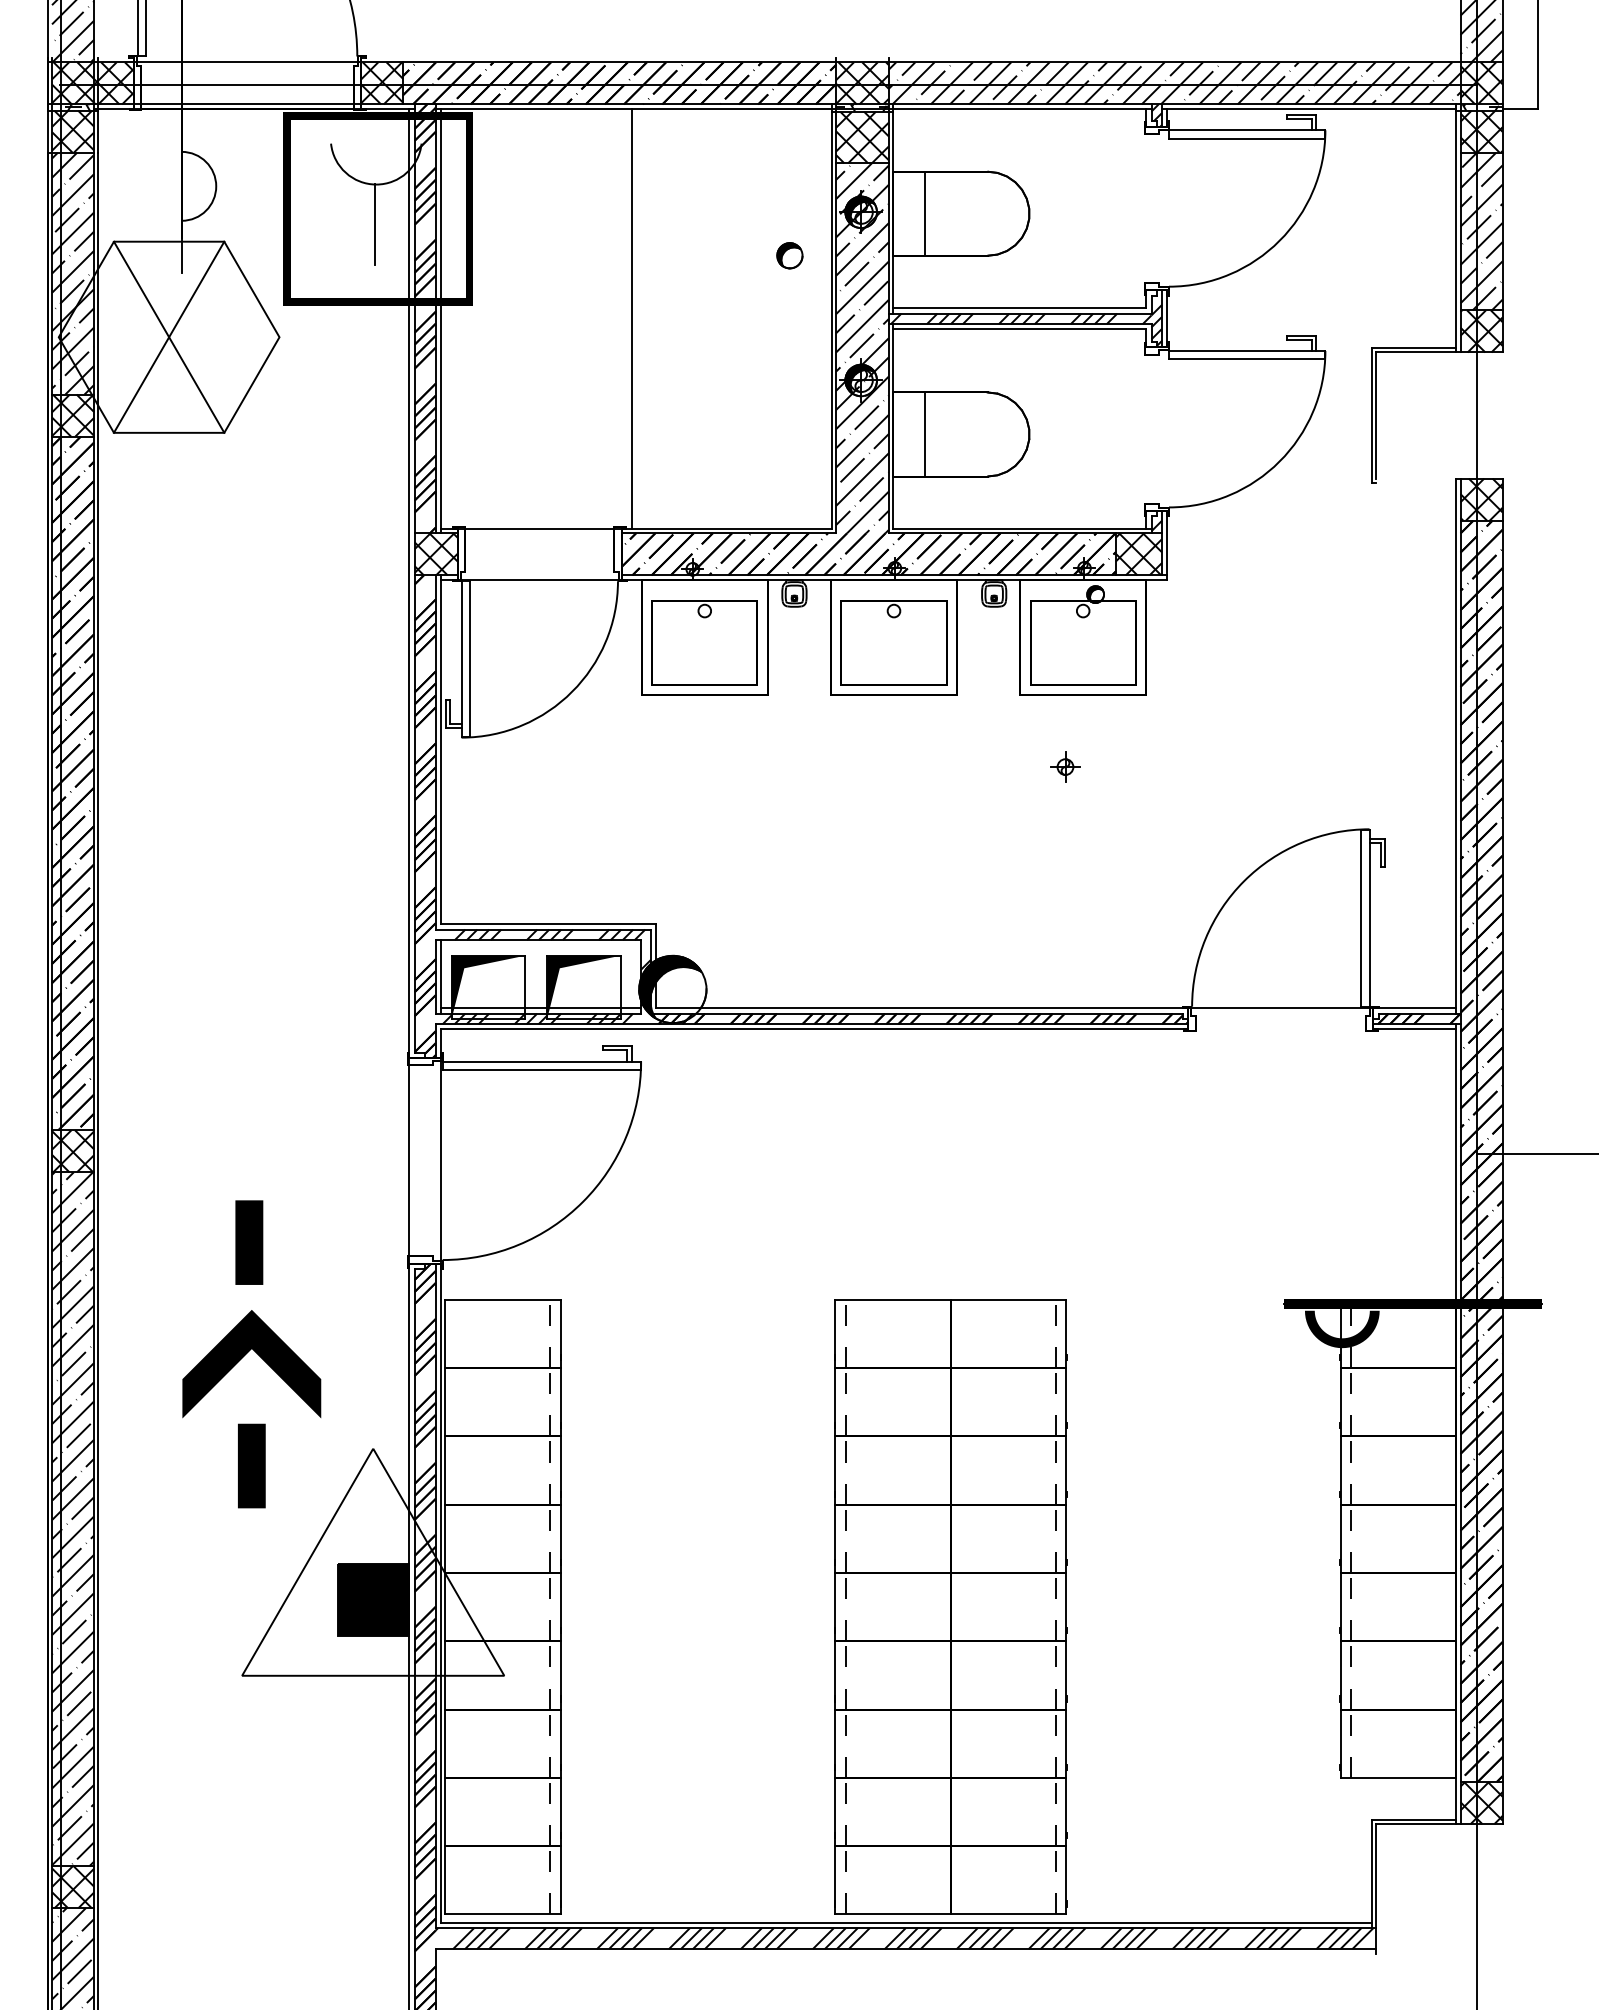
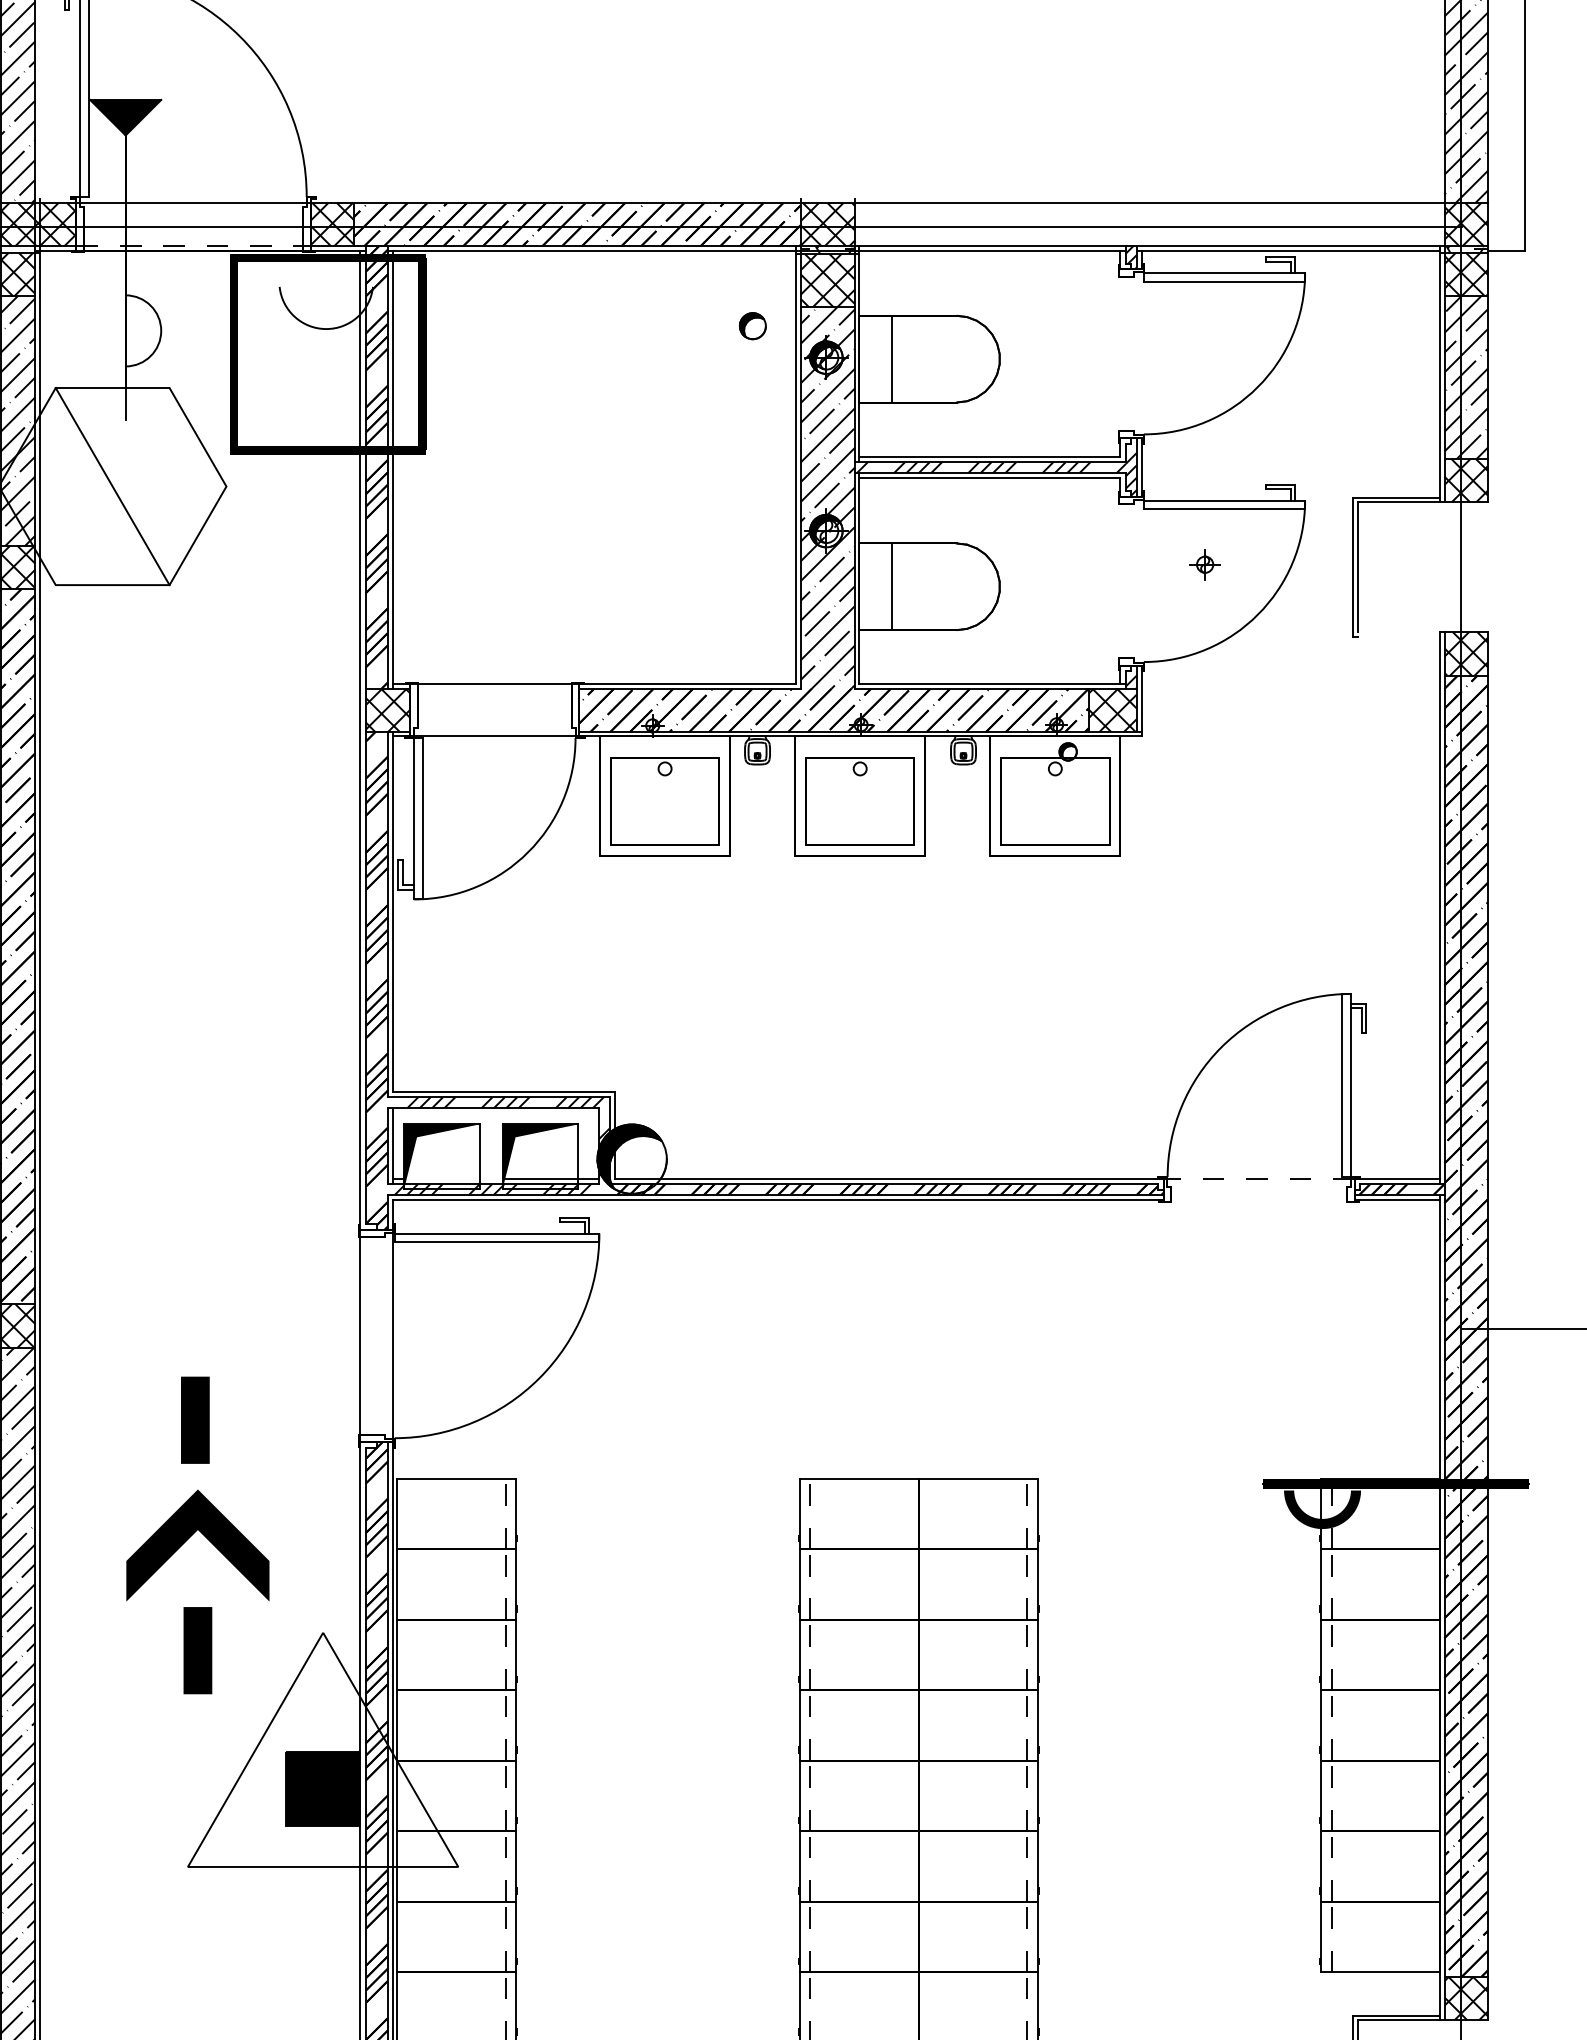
hatch: (1174, 83) -> (1149, 224), removed
line: (247, 104) -> (193, 246), solid -> dashed
hatch: (76, 107) -> (17, 249), removed
line: (375, 224) -> (325, 370), removed
part: (789, 255) -> (752, 325), moved
line: (632, 318) -> (590, 467), removed
line: (168, 336) -> (111, 485), removed
part: (1065, 766) -> (1205, 564), moved
line: (500, 1008) -> (454, 1178), removed
line: (1280, 1008) -> (1258, 1178), solid -> dashed

